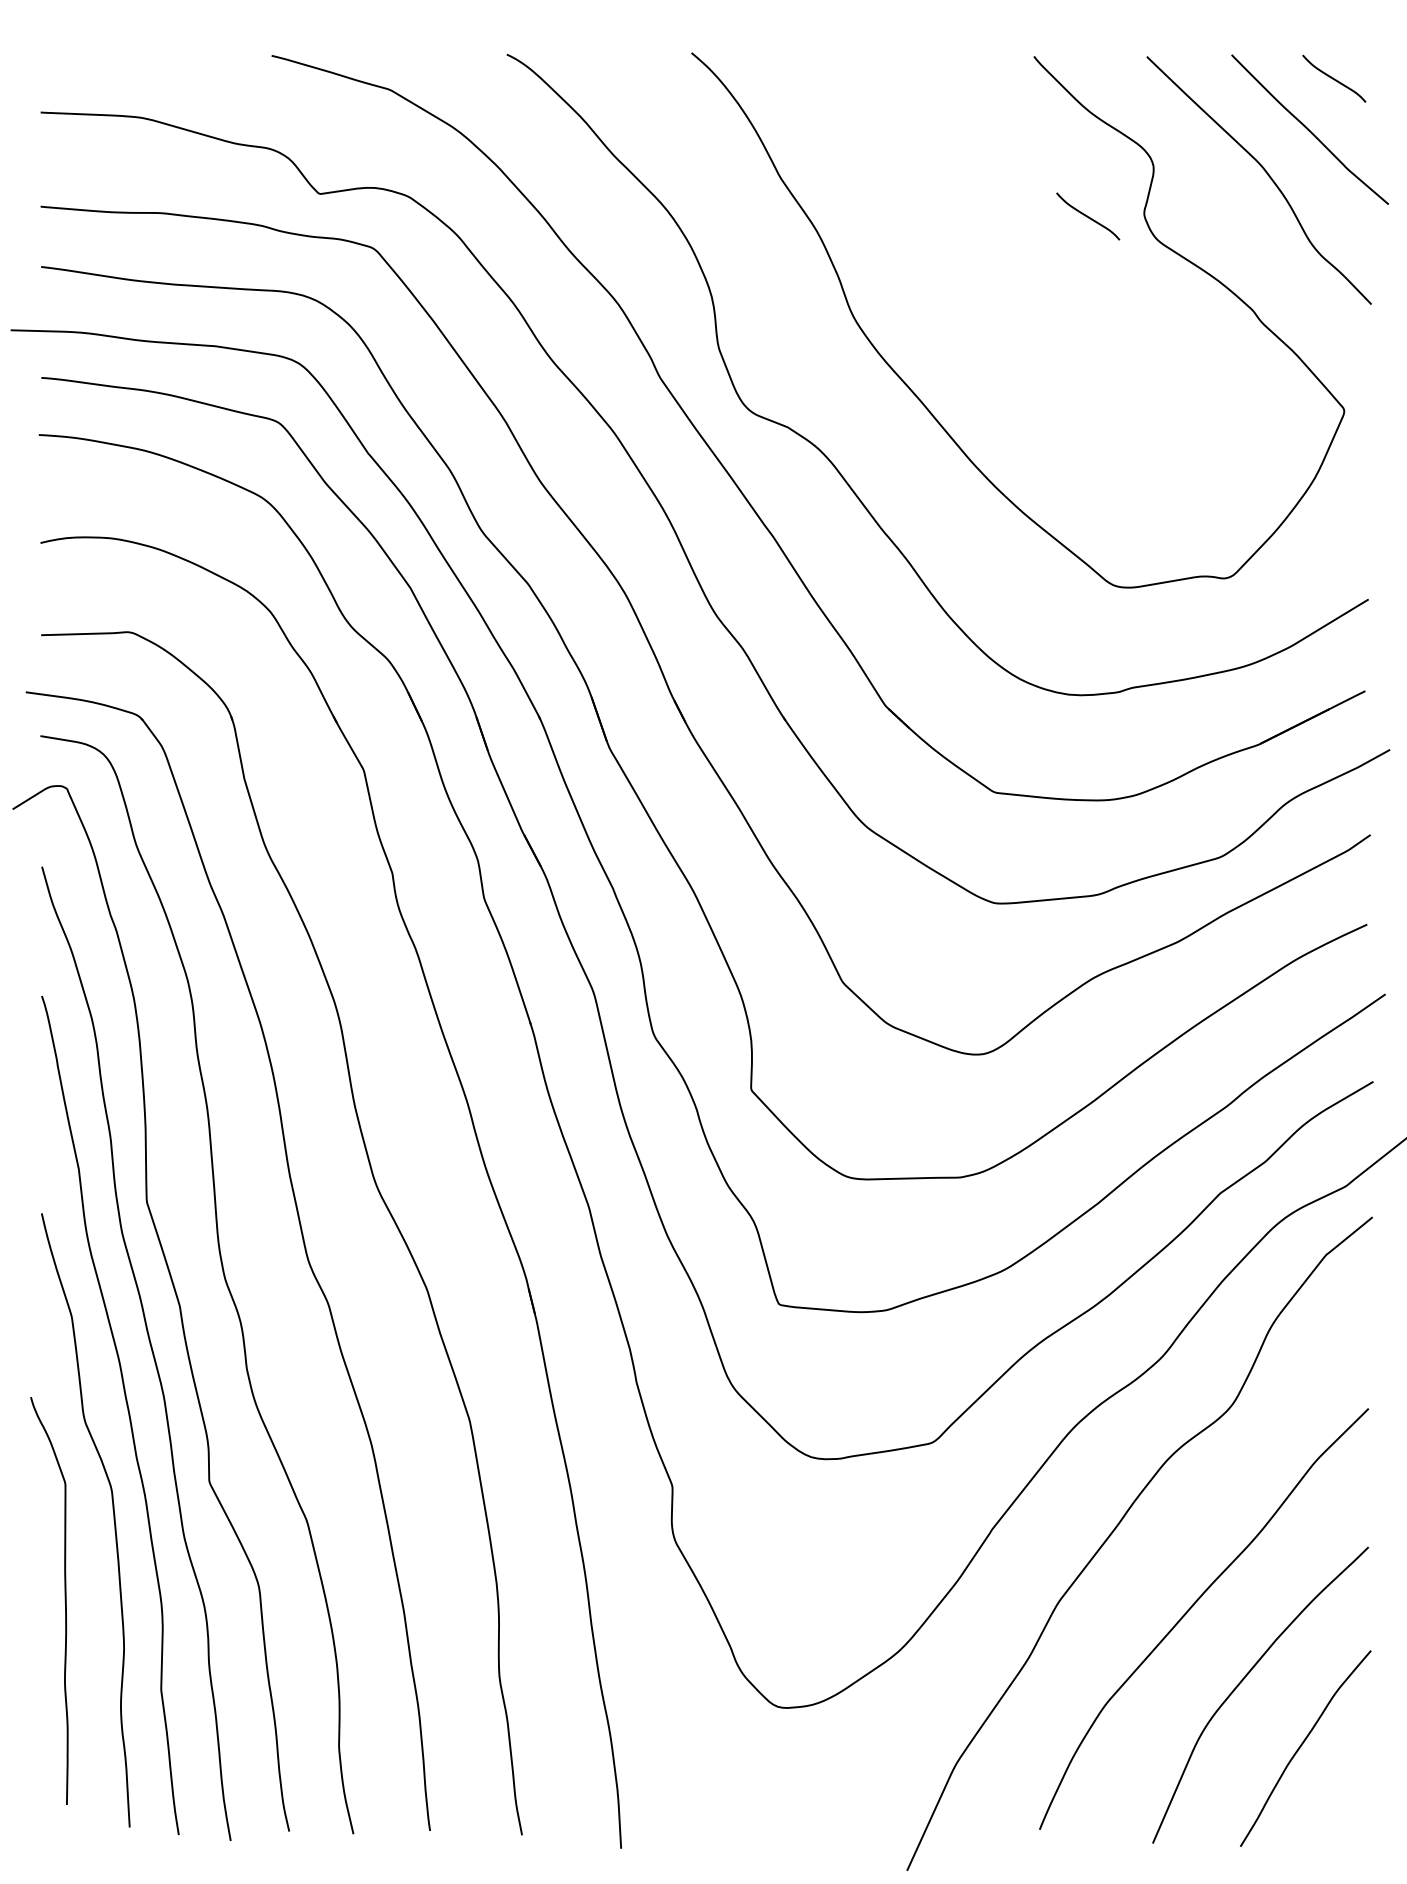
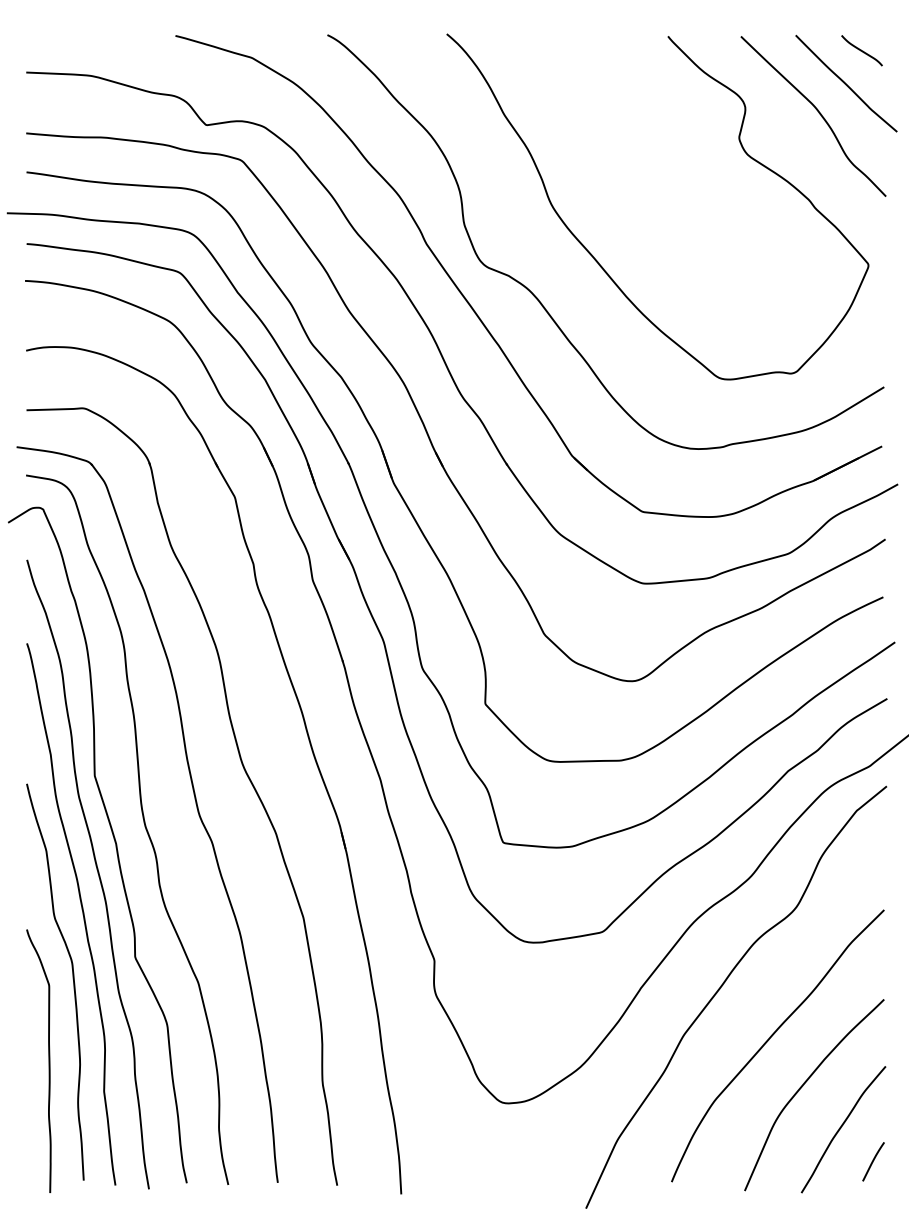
curve: (1087, 216) -> (702, 139), removed
curve: (64, 1599) -> (48, 1060), moved
curve: (1351, 1797) -> (873, 1161), added

